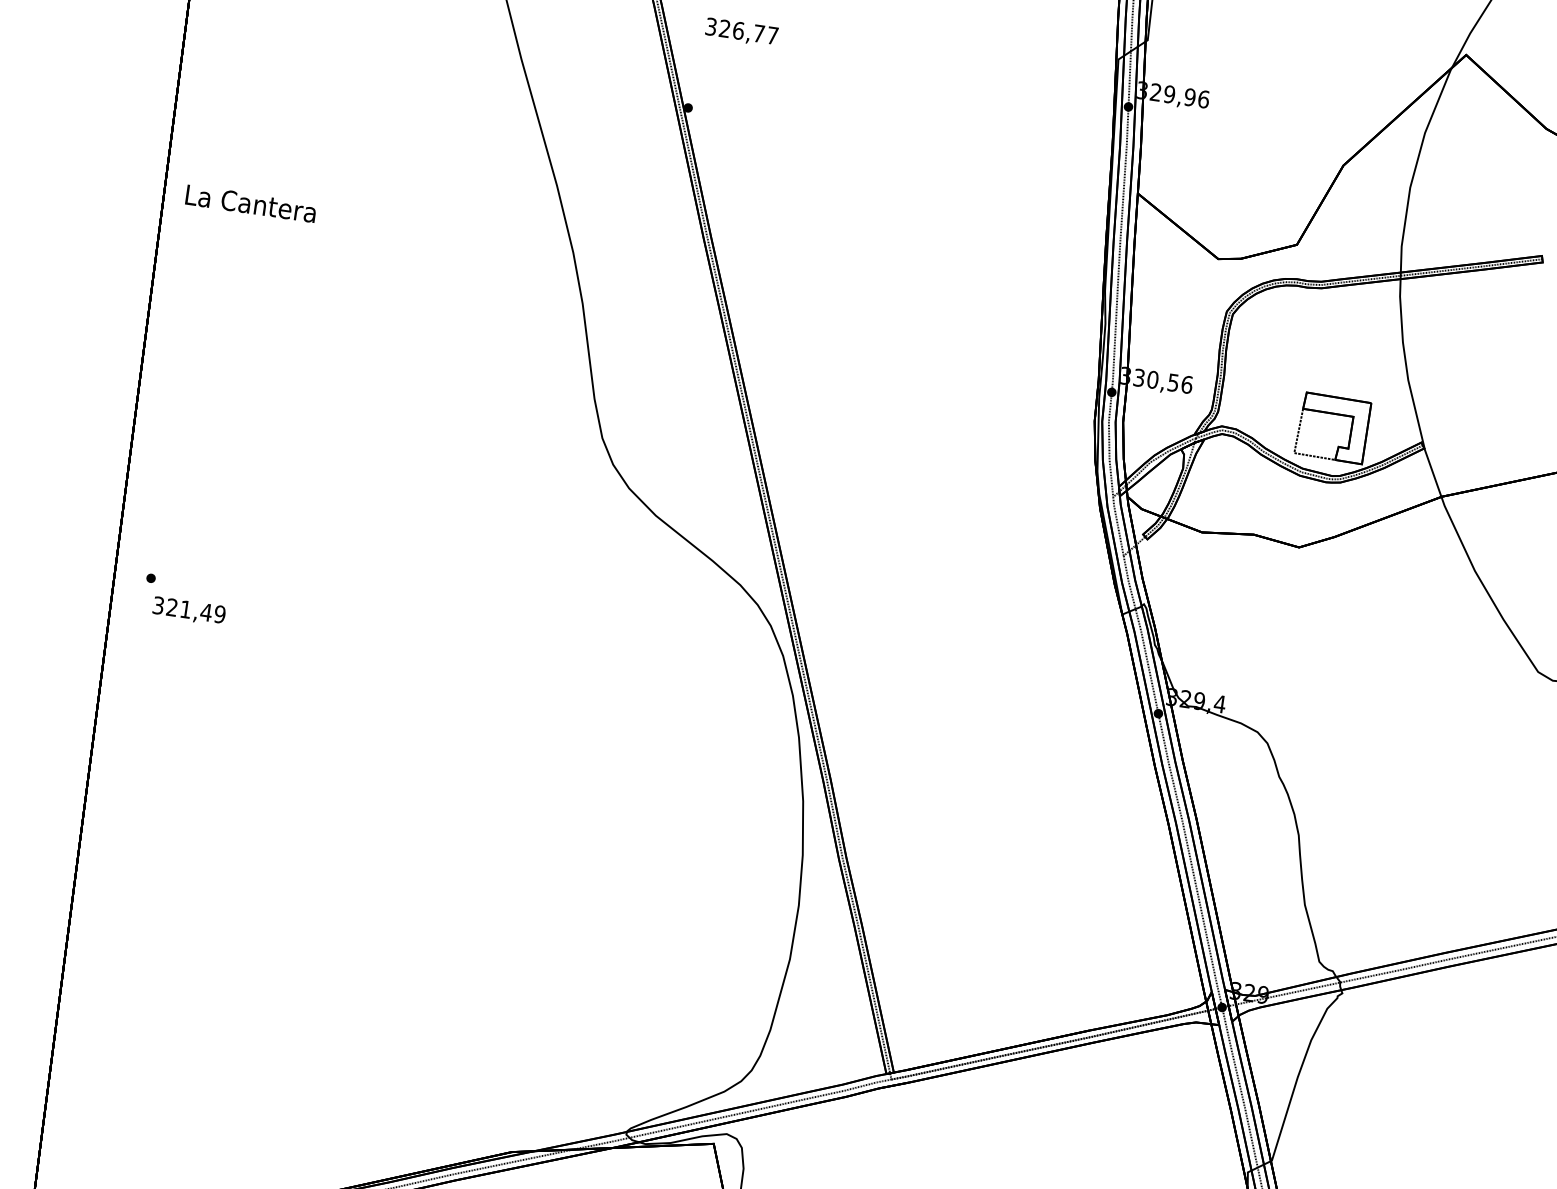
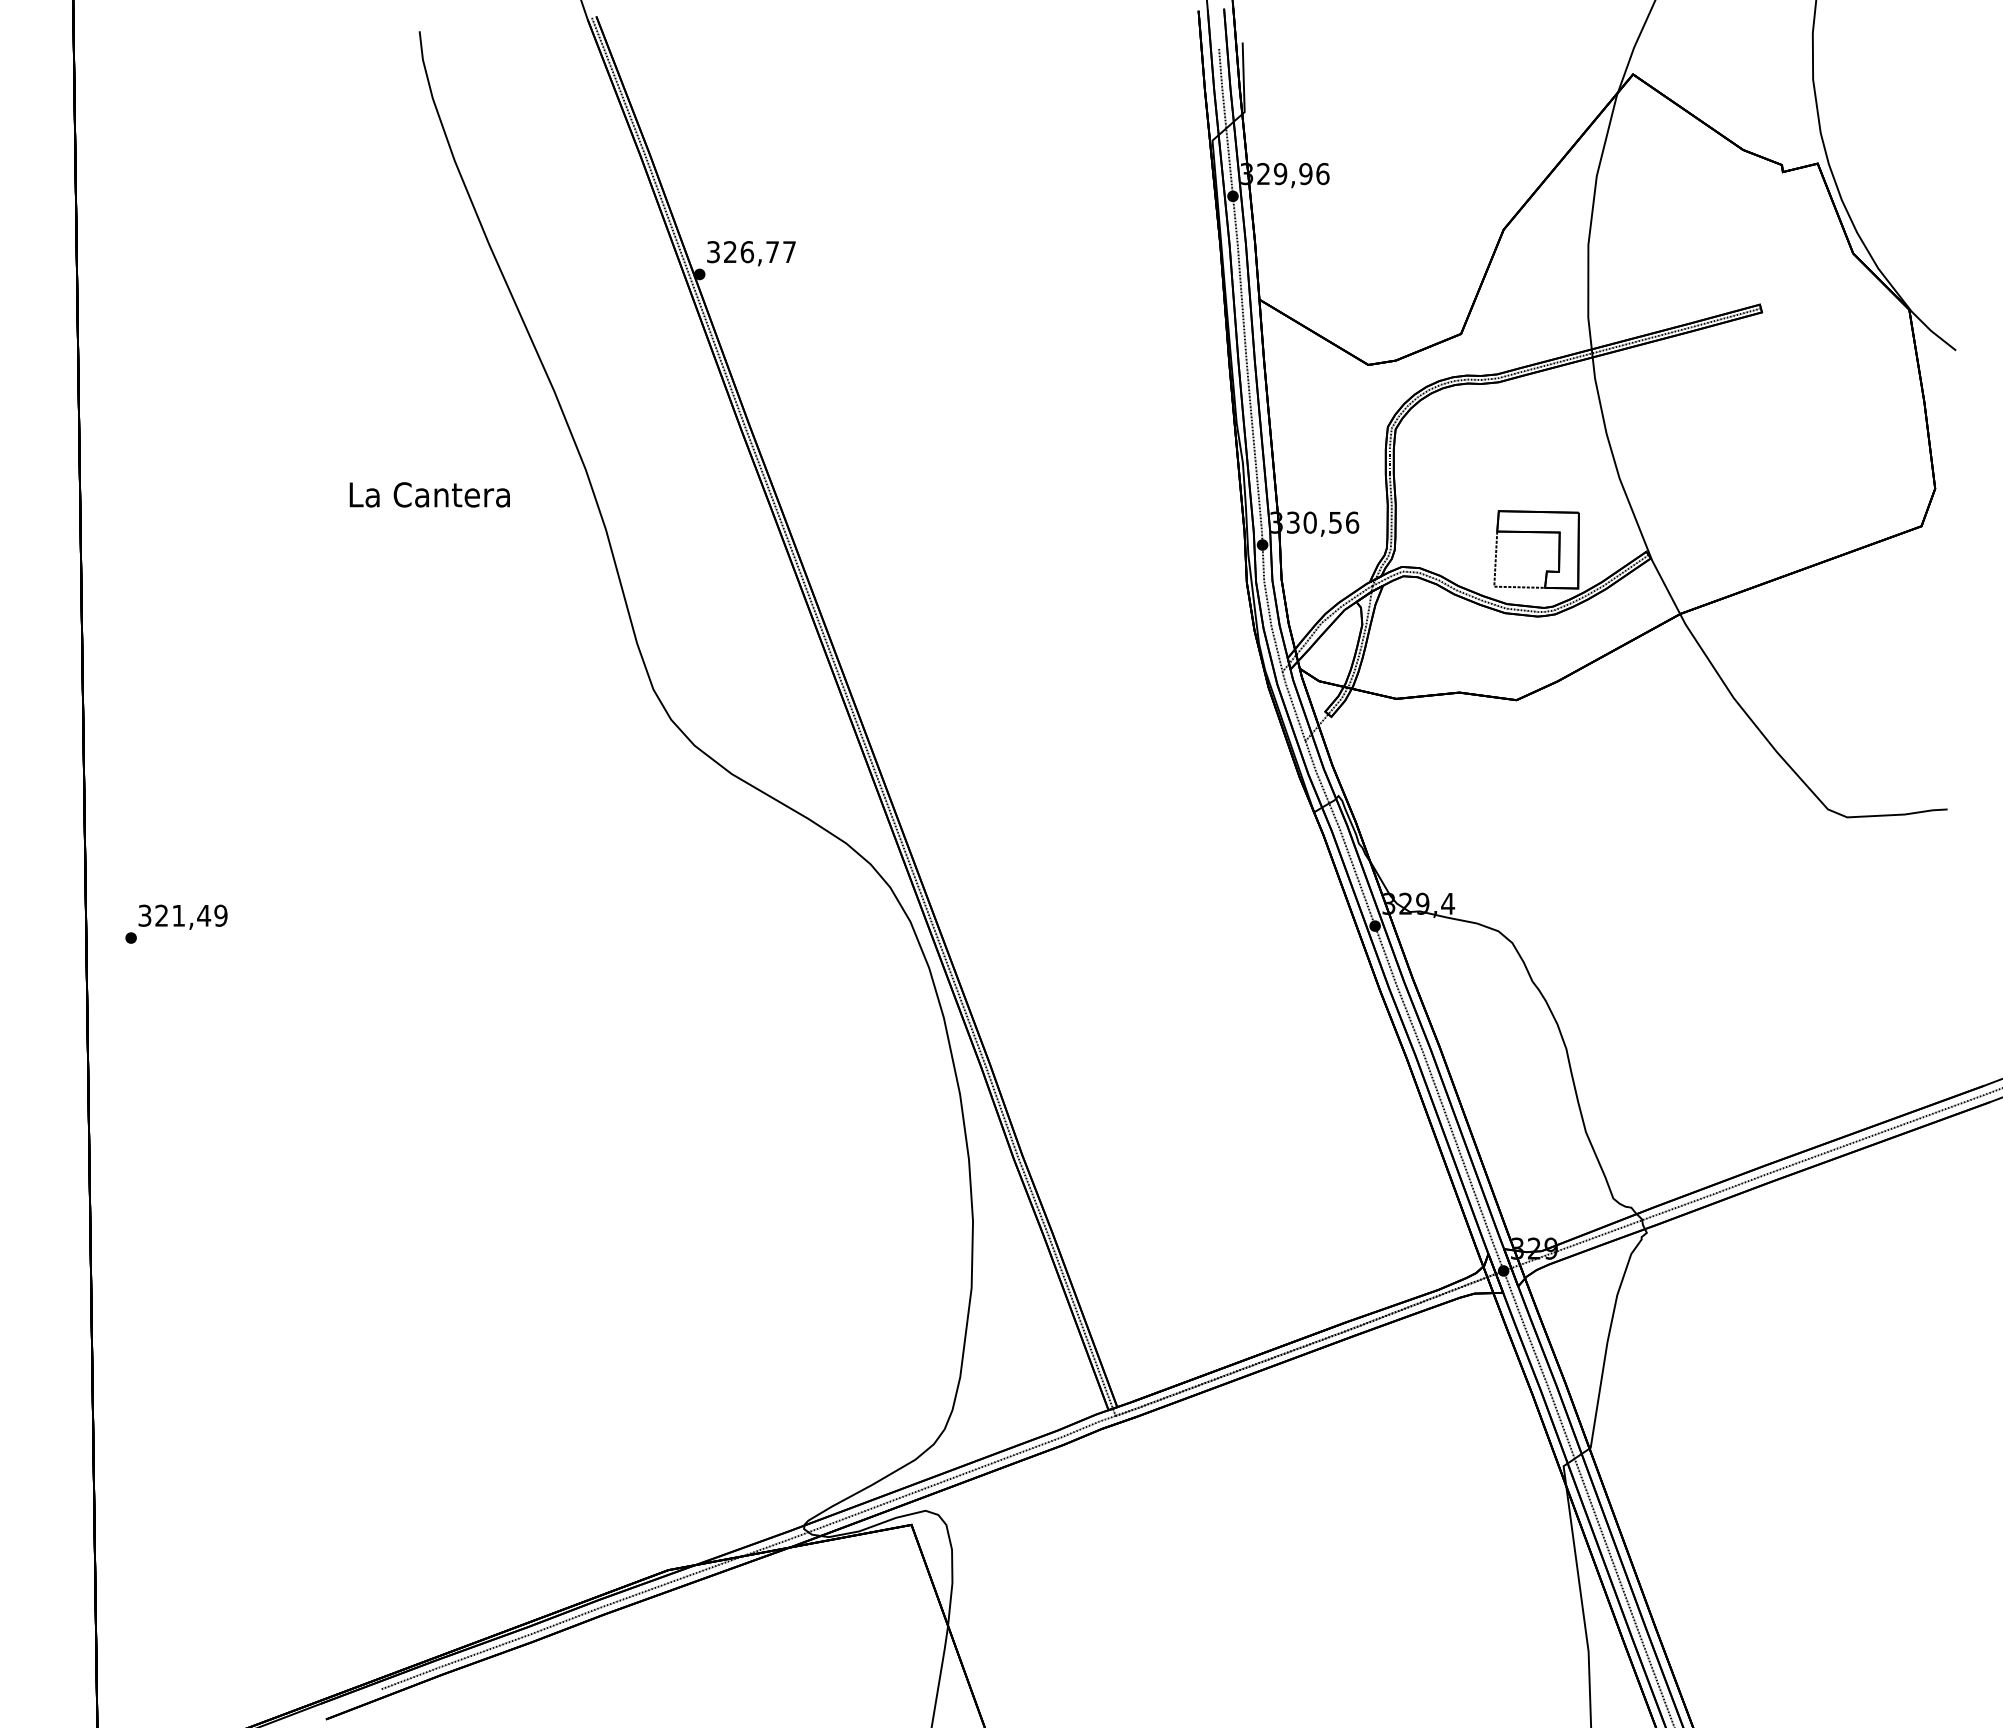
text: (741, 32) -> (751, 253), moved
text: (250, 203) -> (429, 494), moved
text: (188, 610) -> (182, 916), moved

